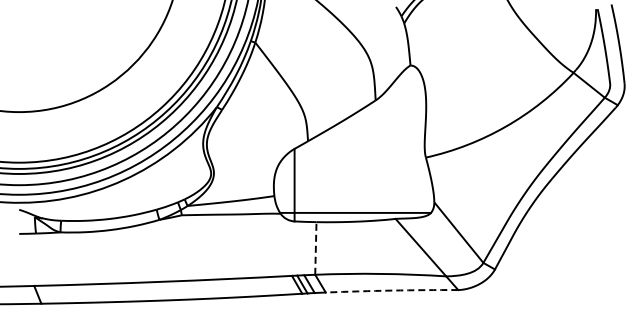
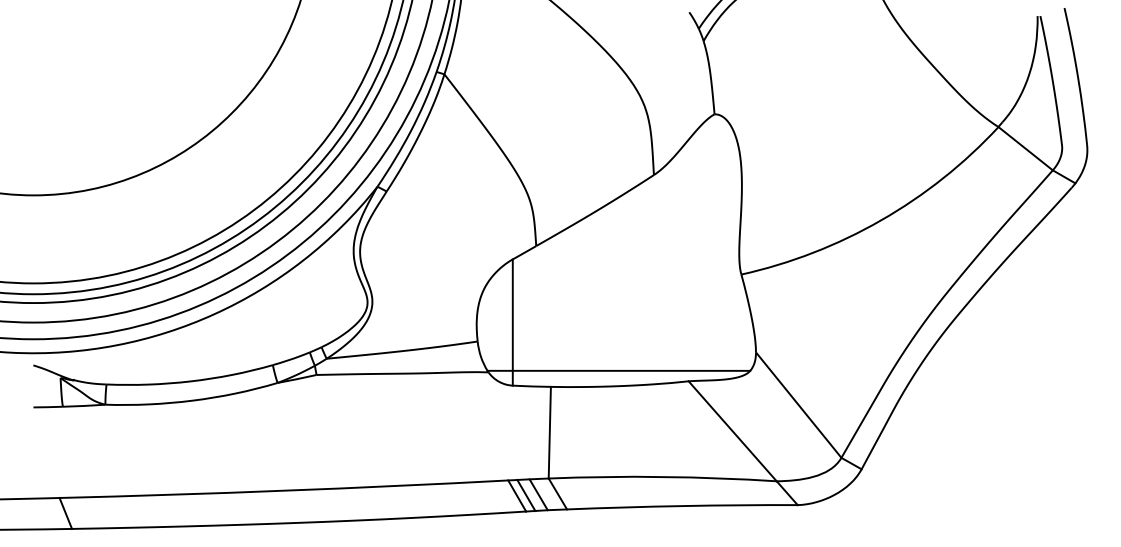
line: (315, 247) -> (549, 431), dashed -> solid
arc: (392, 290) -> (683, 505), dashed -> solid

